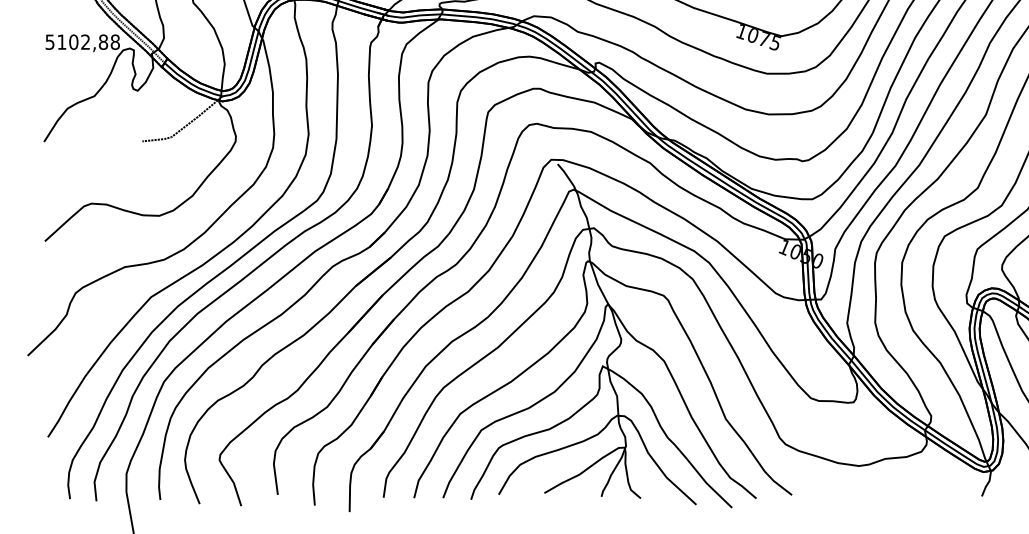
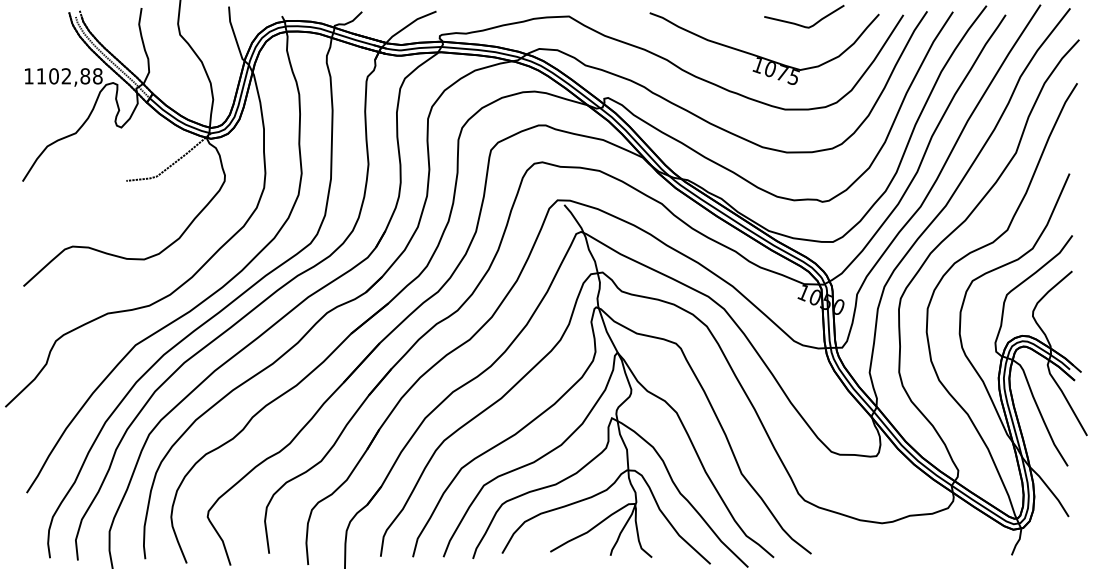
text: (49, 42) -> (28, 76), 5102,88 -> 1102,88

